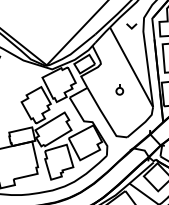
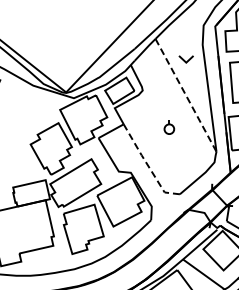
part: (131, 26) -> (185, 59), moved
line: (131, 67) -> (186, 95), solid -> dashed
line: (104, 117) -> (147, 165), solid -> dashed

